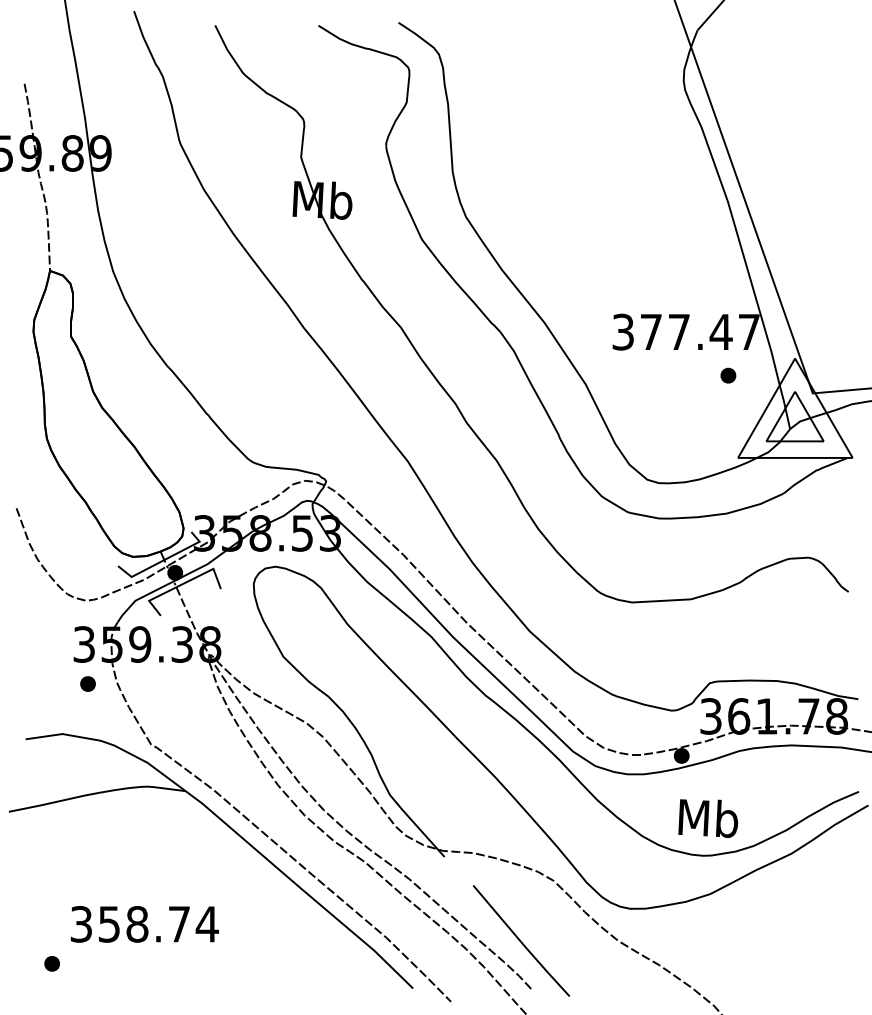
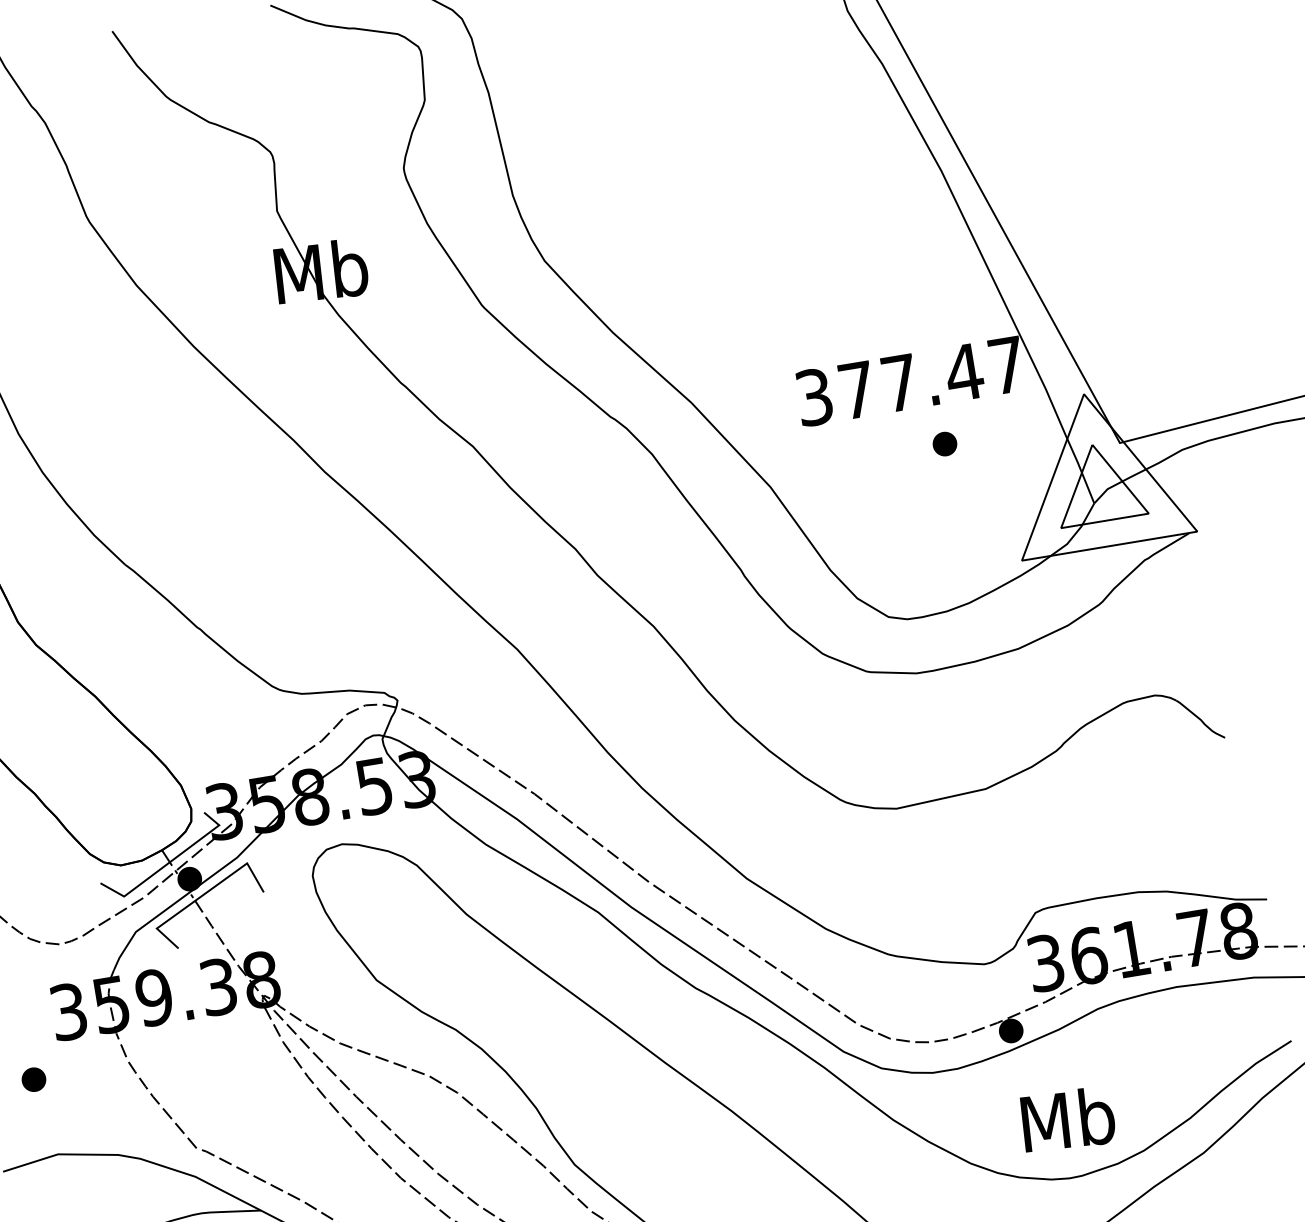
part: (728, 375) -> (945, 443), moved
part: (87, 683) -> (33, 1079), moved

